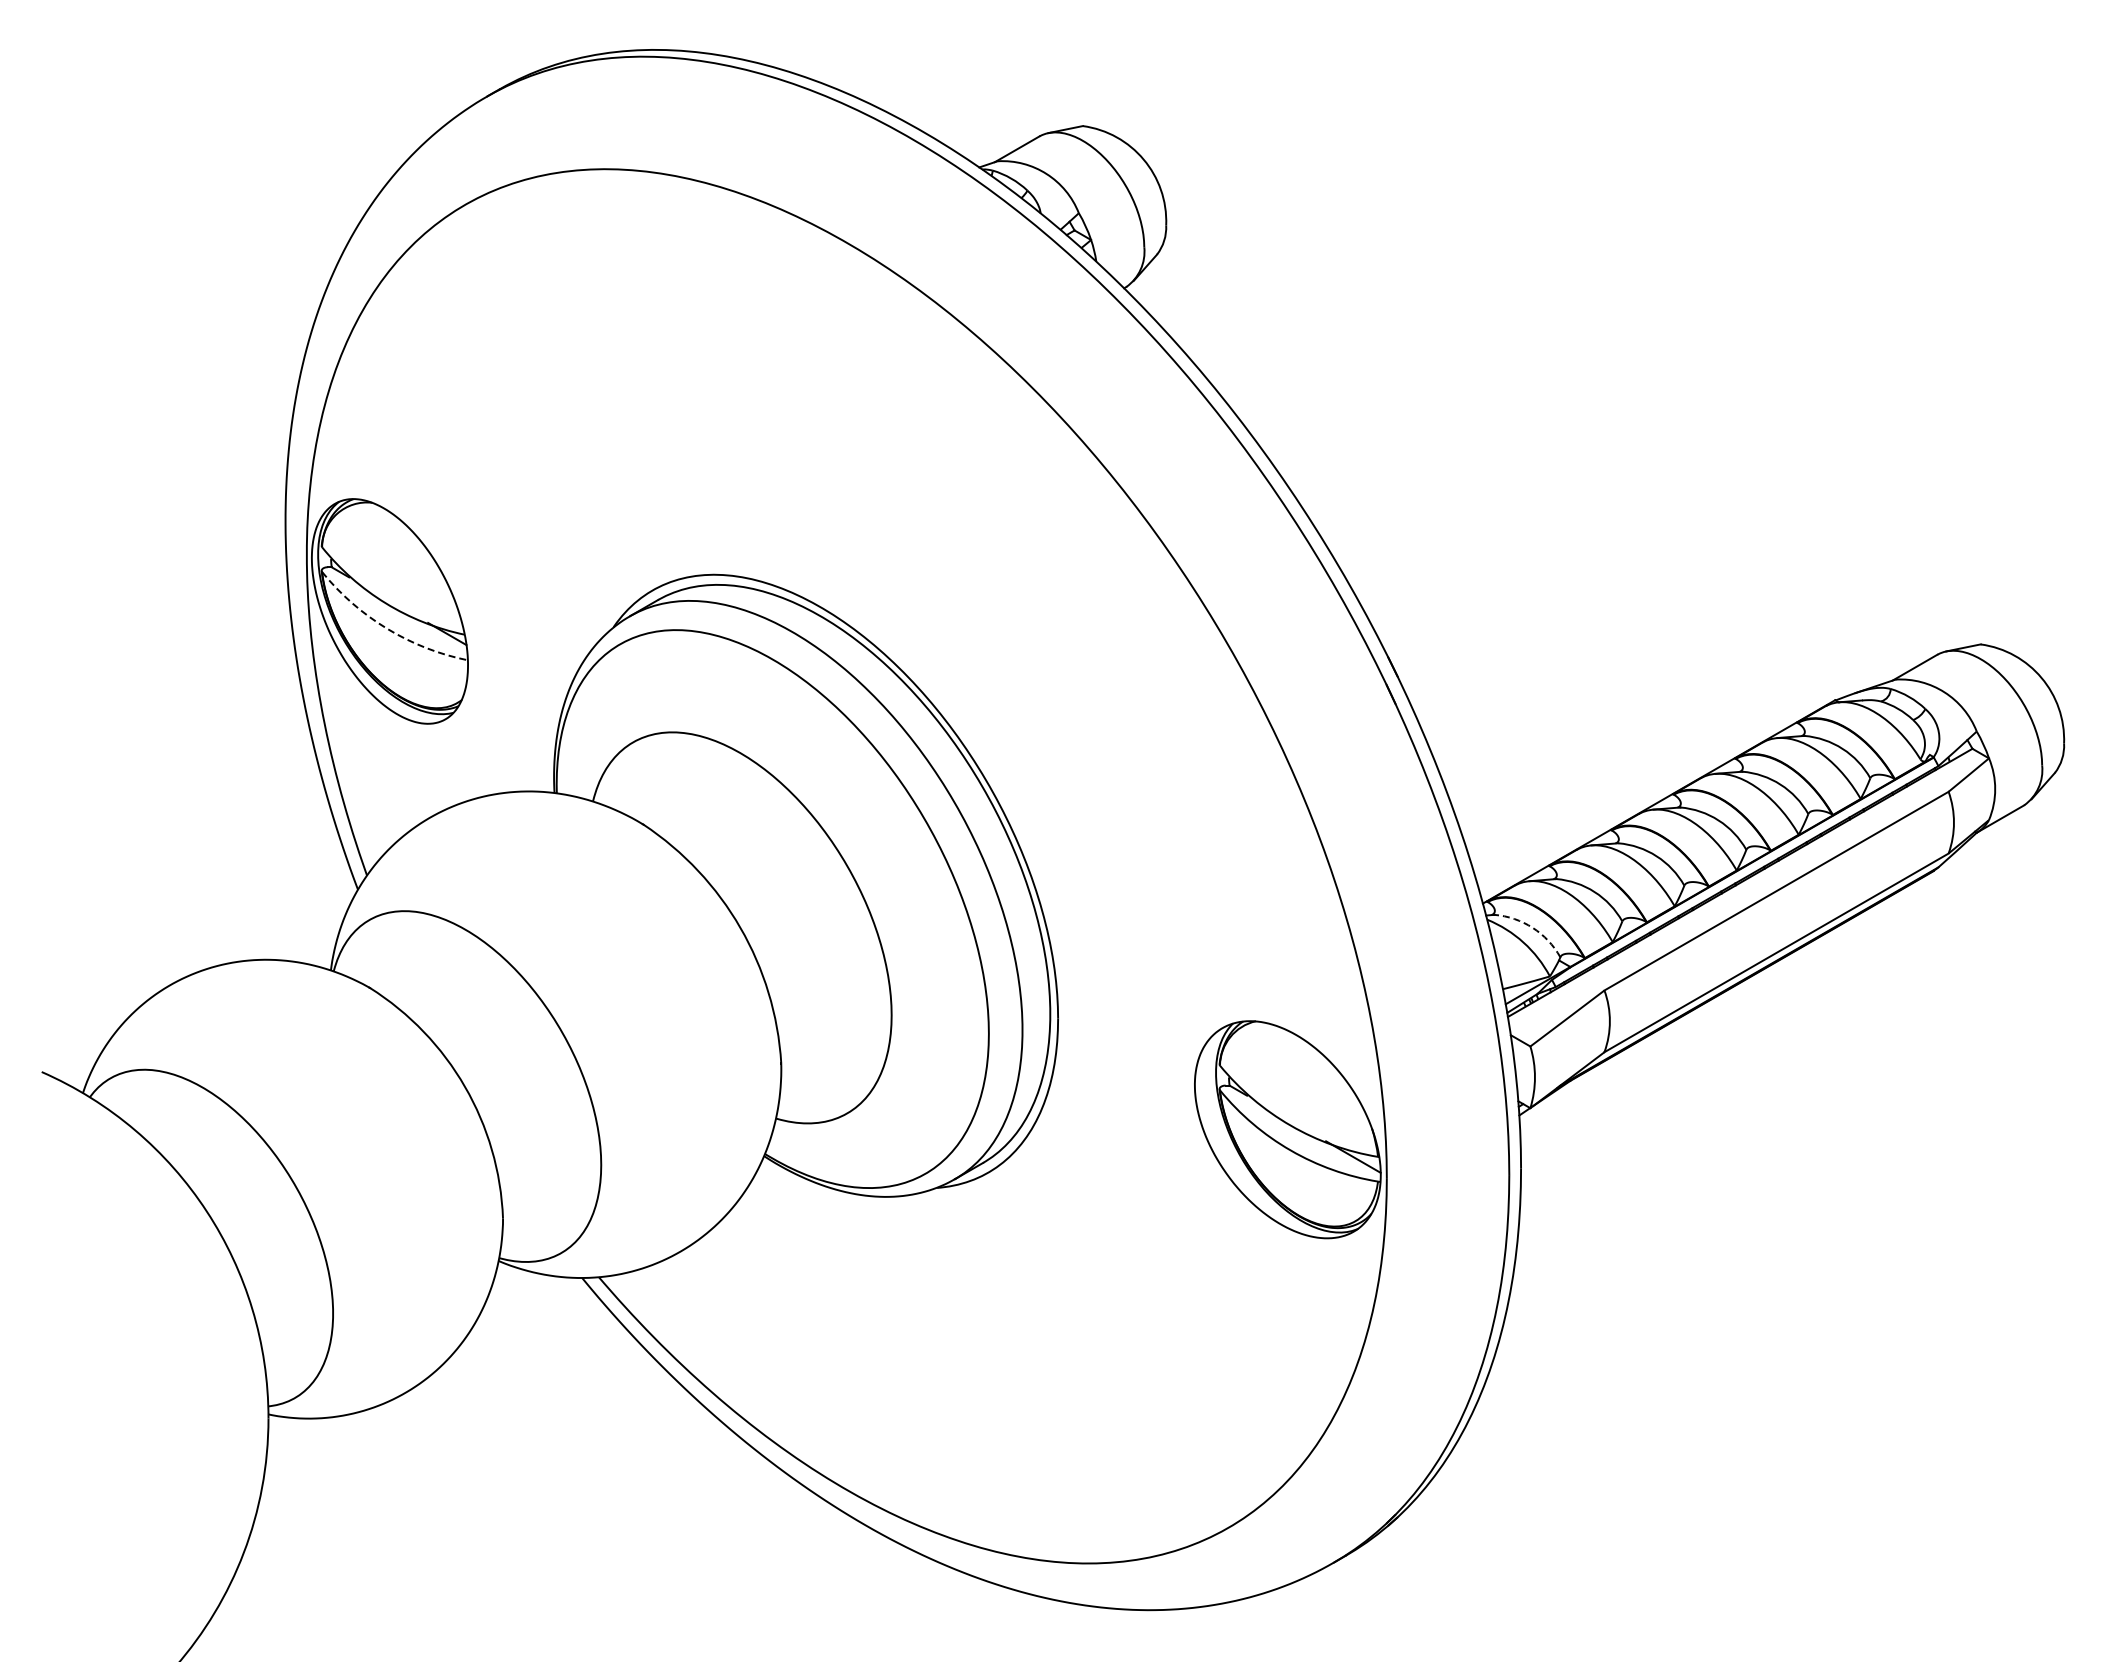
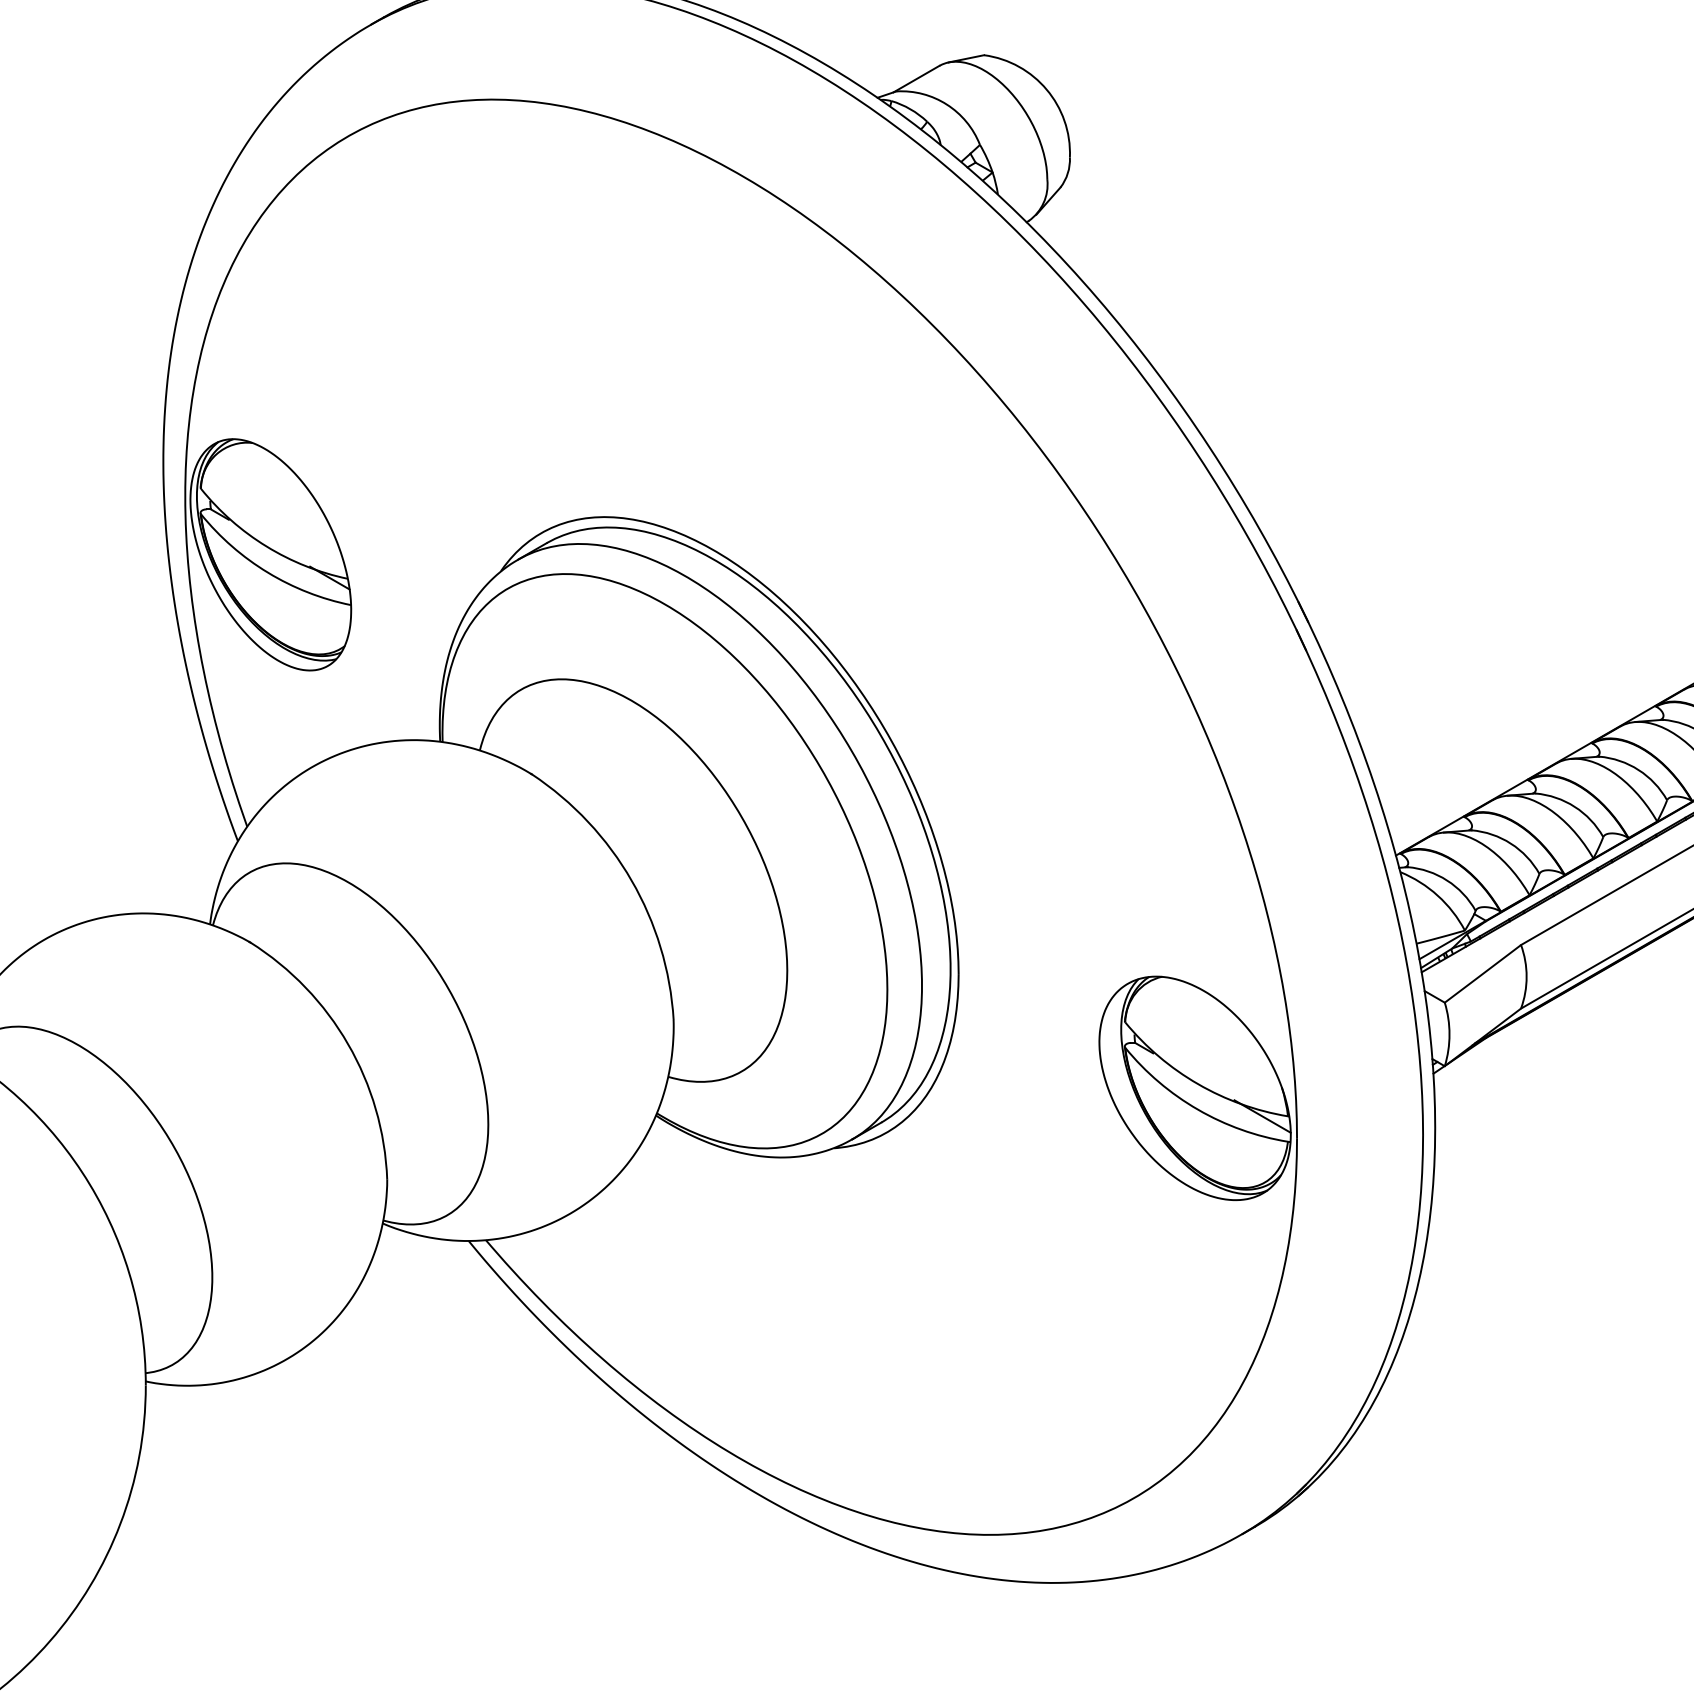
arc: (387, 628) -> (268, 572), dashed -> solid
arc: (1532, 927) -> (1446, 880), dashed -> solid

